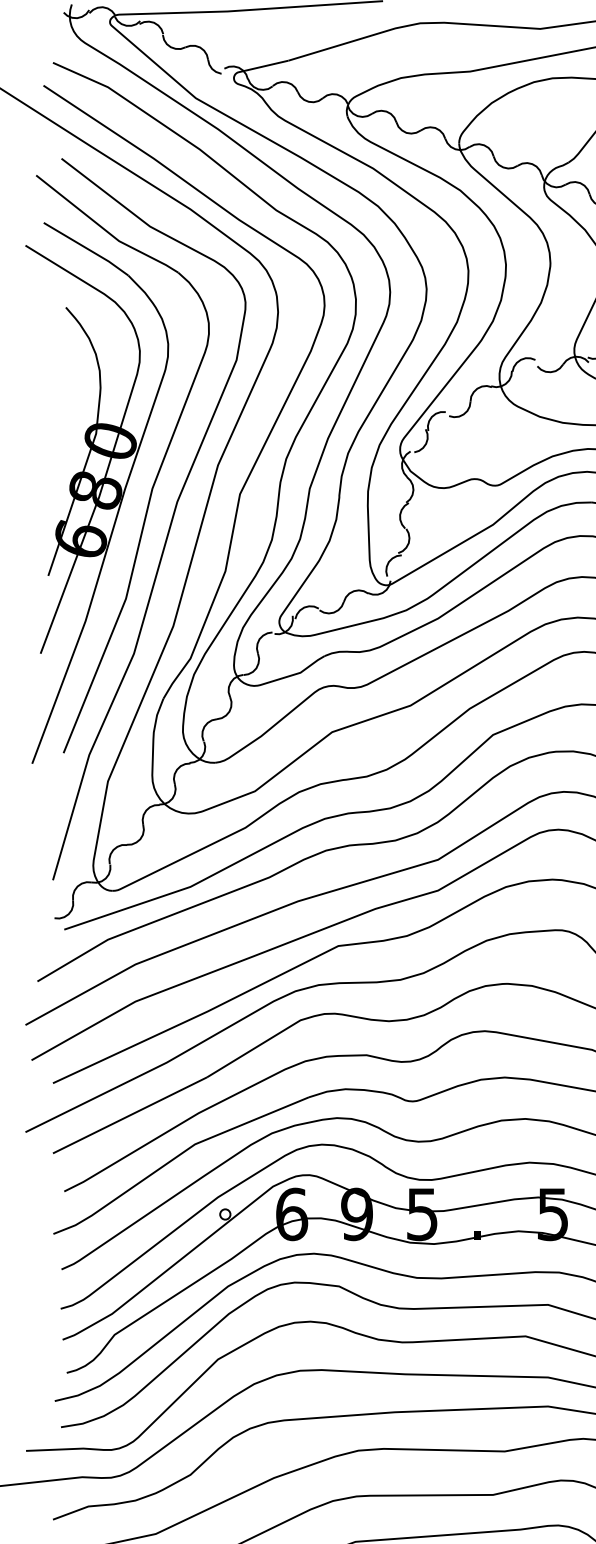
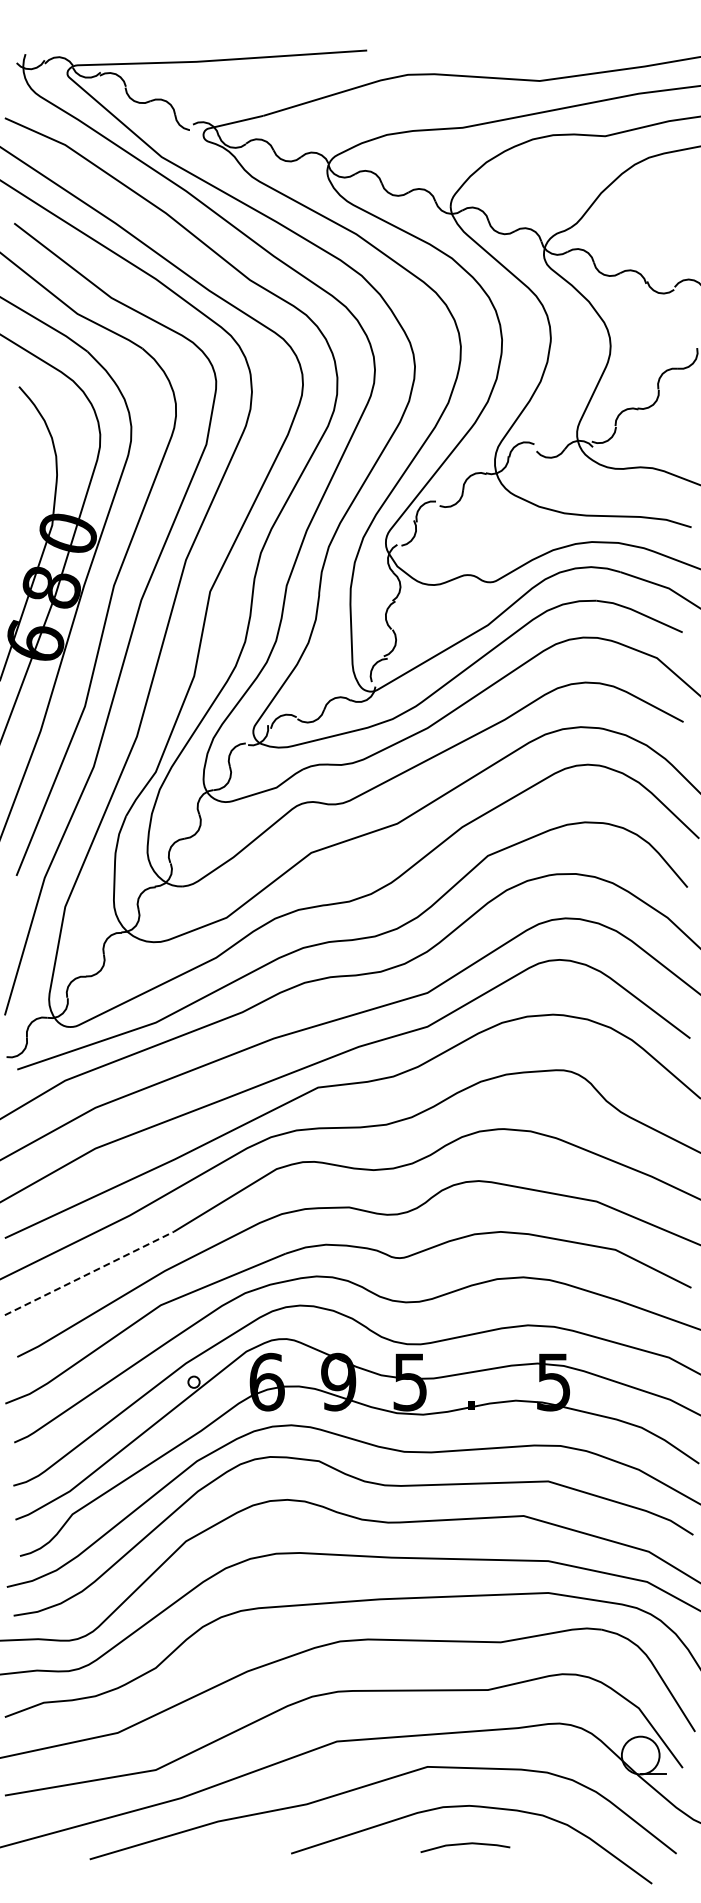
line: (130, 1115) -> (89, 1273), solid -> dashed

